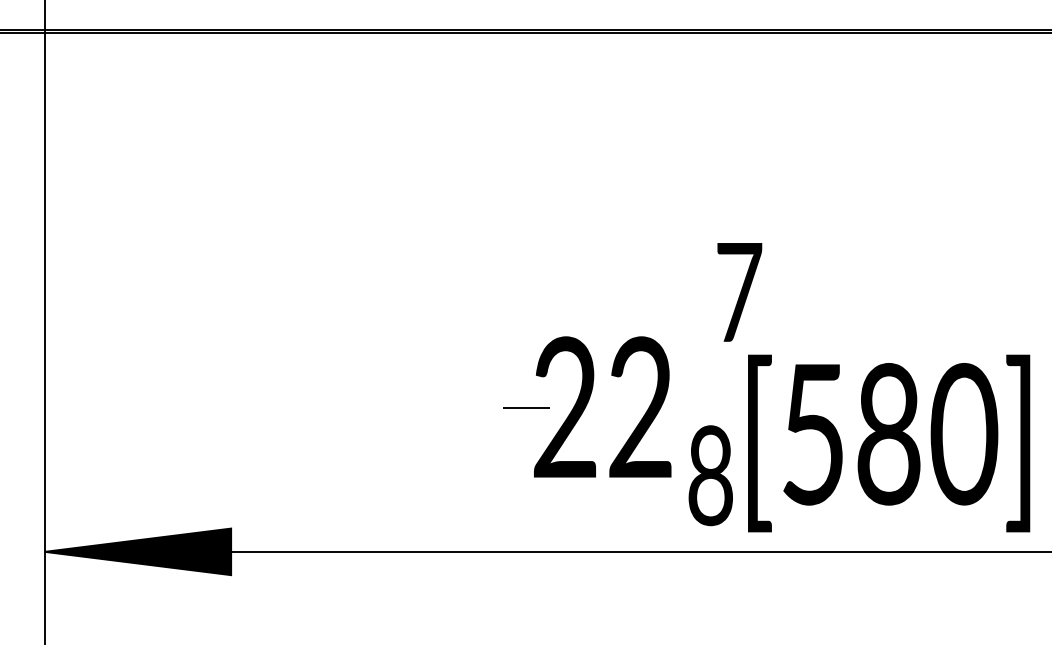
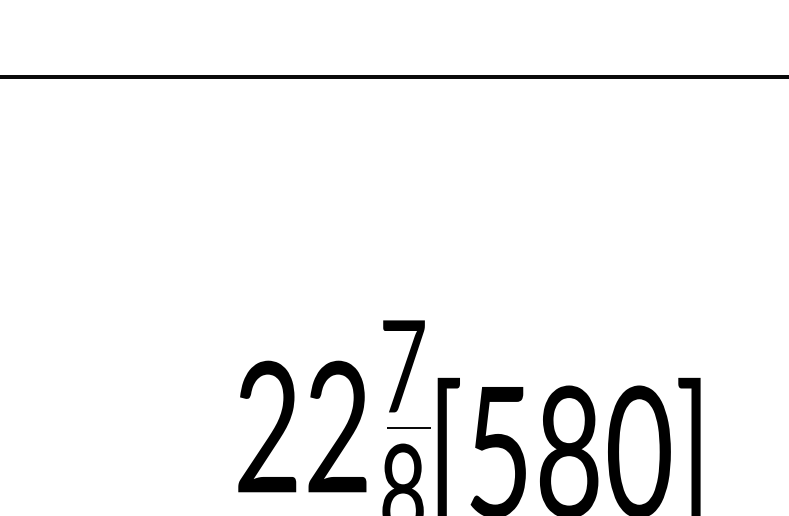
text: (739, 292) -> (403, 366), moved
line: (526, 407) -> (409, 427), moved

